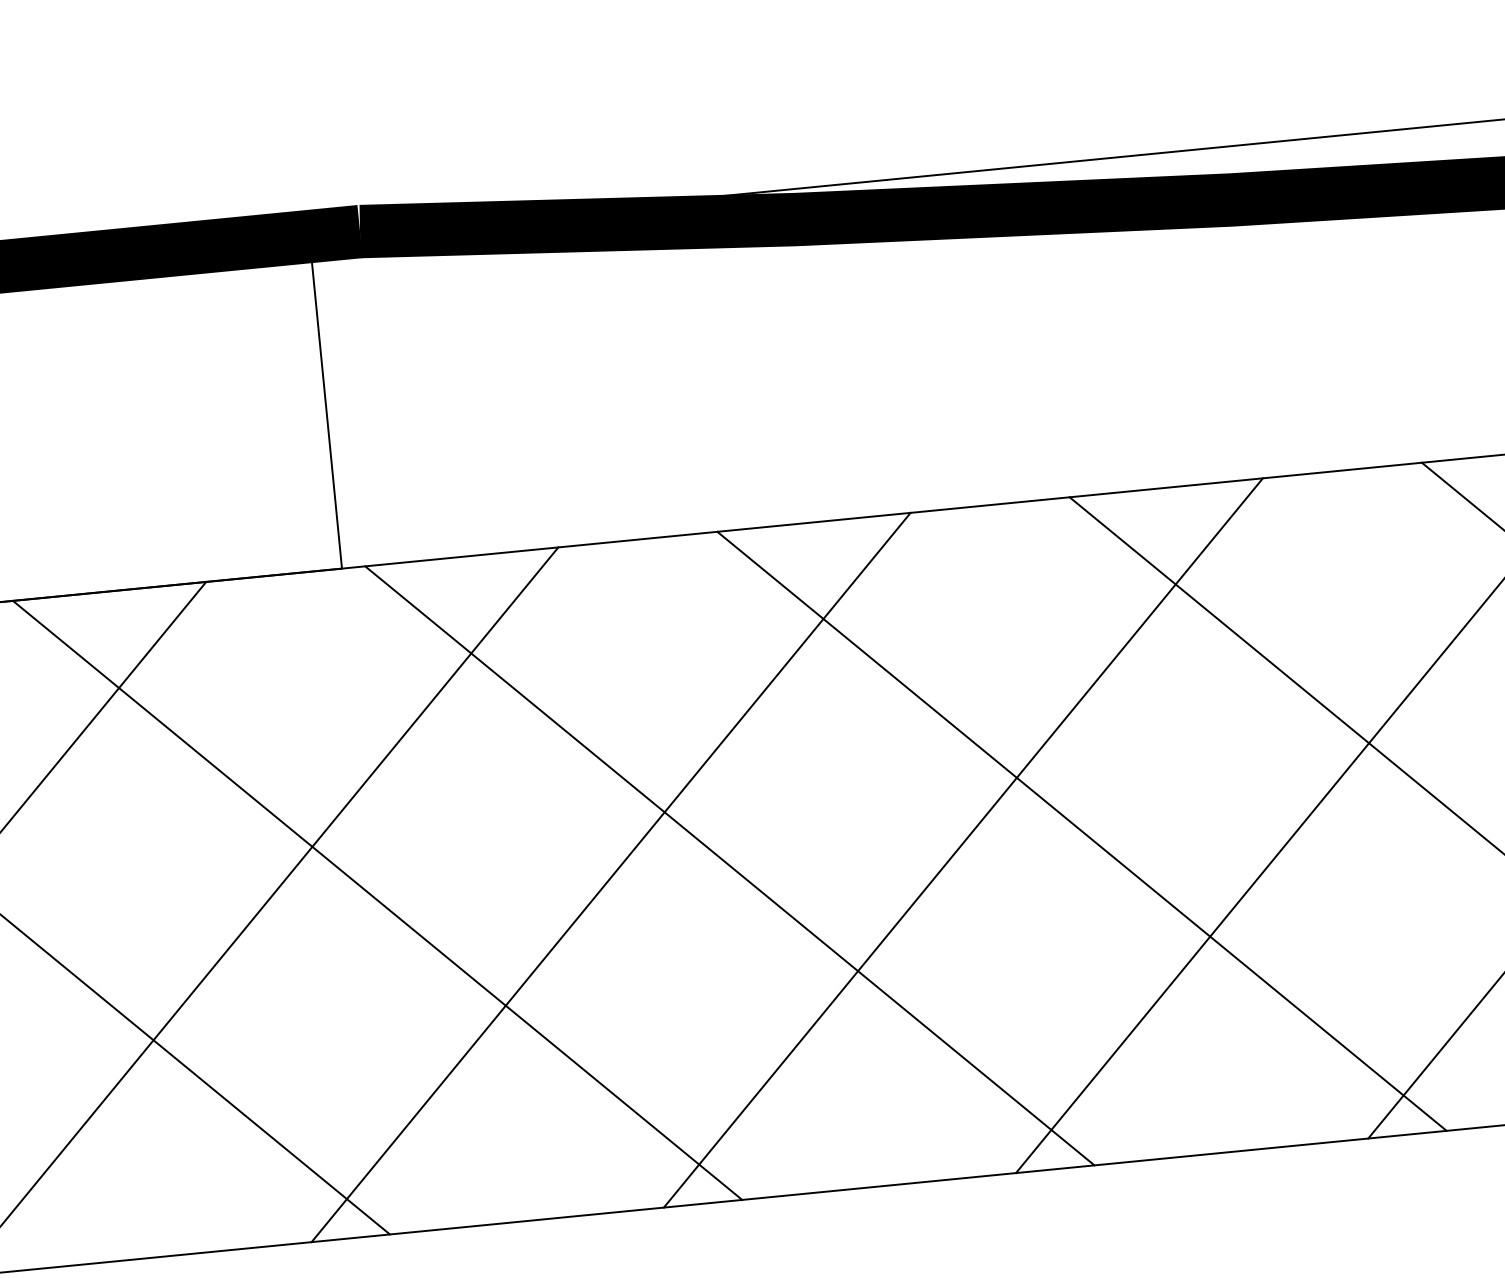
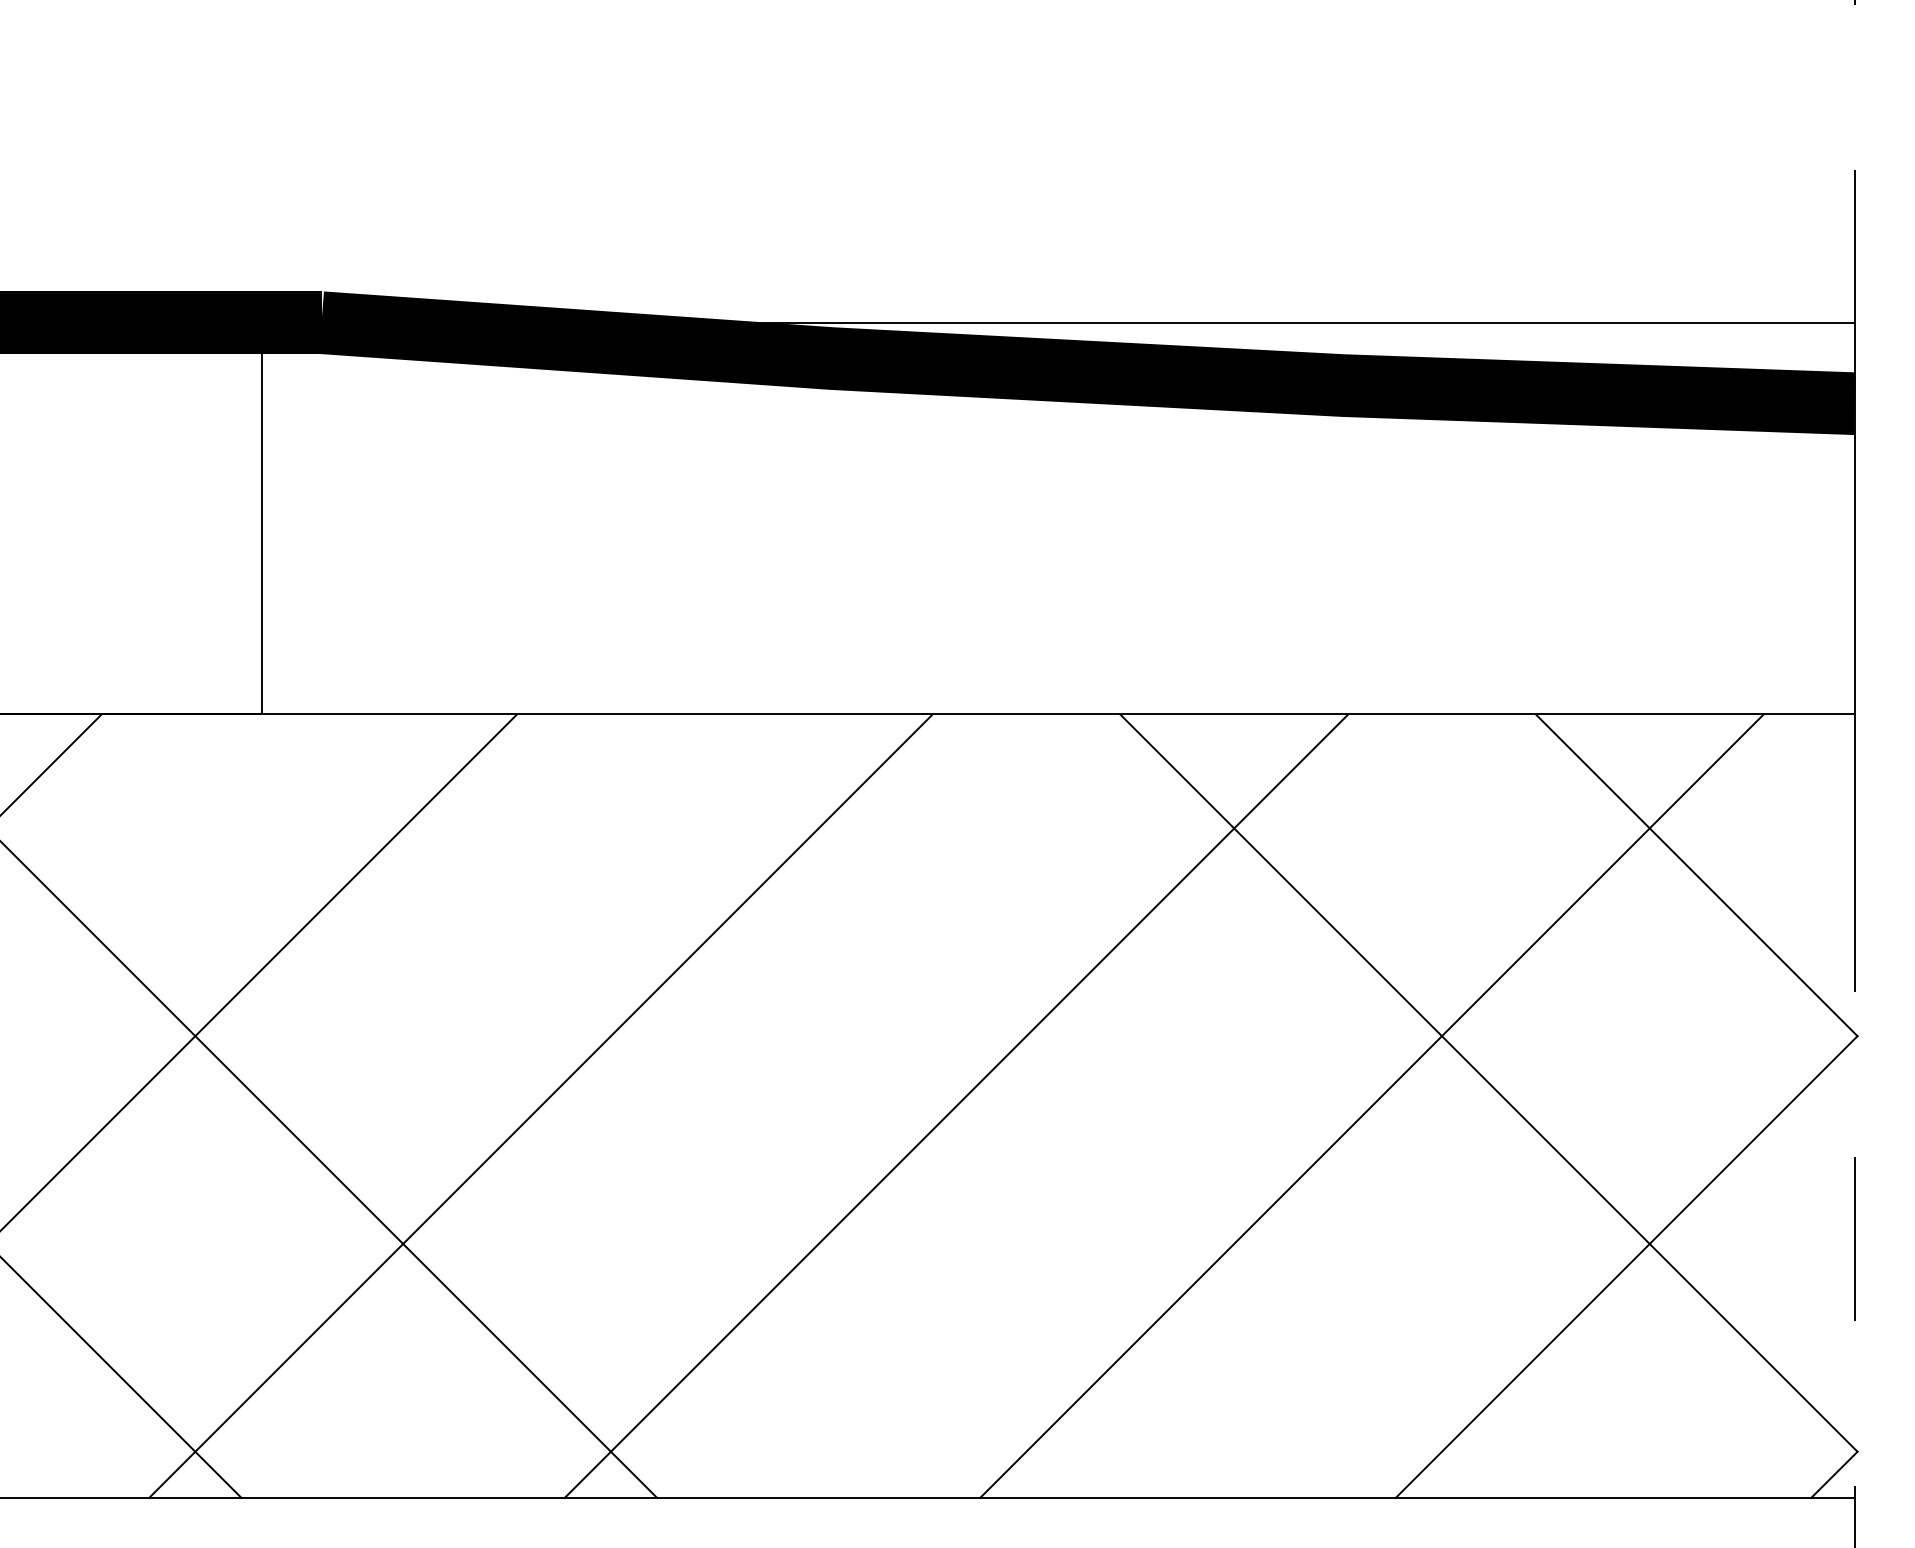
line: (1082, 830) -> (1096, 1105), removed
line: (729, 865) -> (680, 1105), removed

